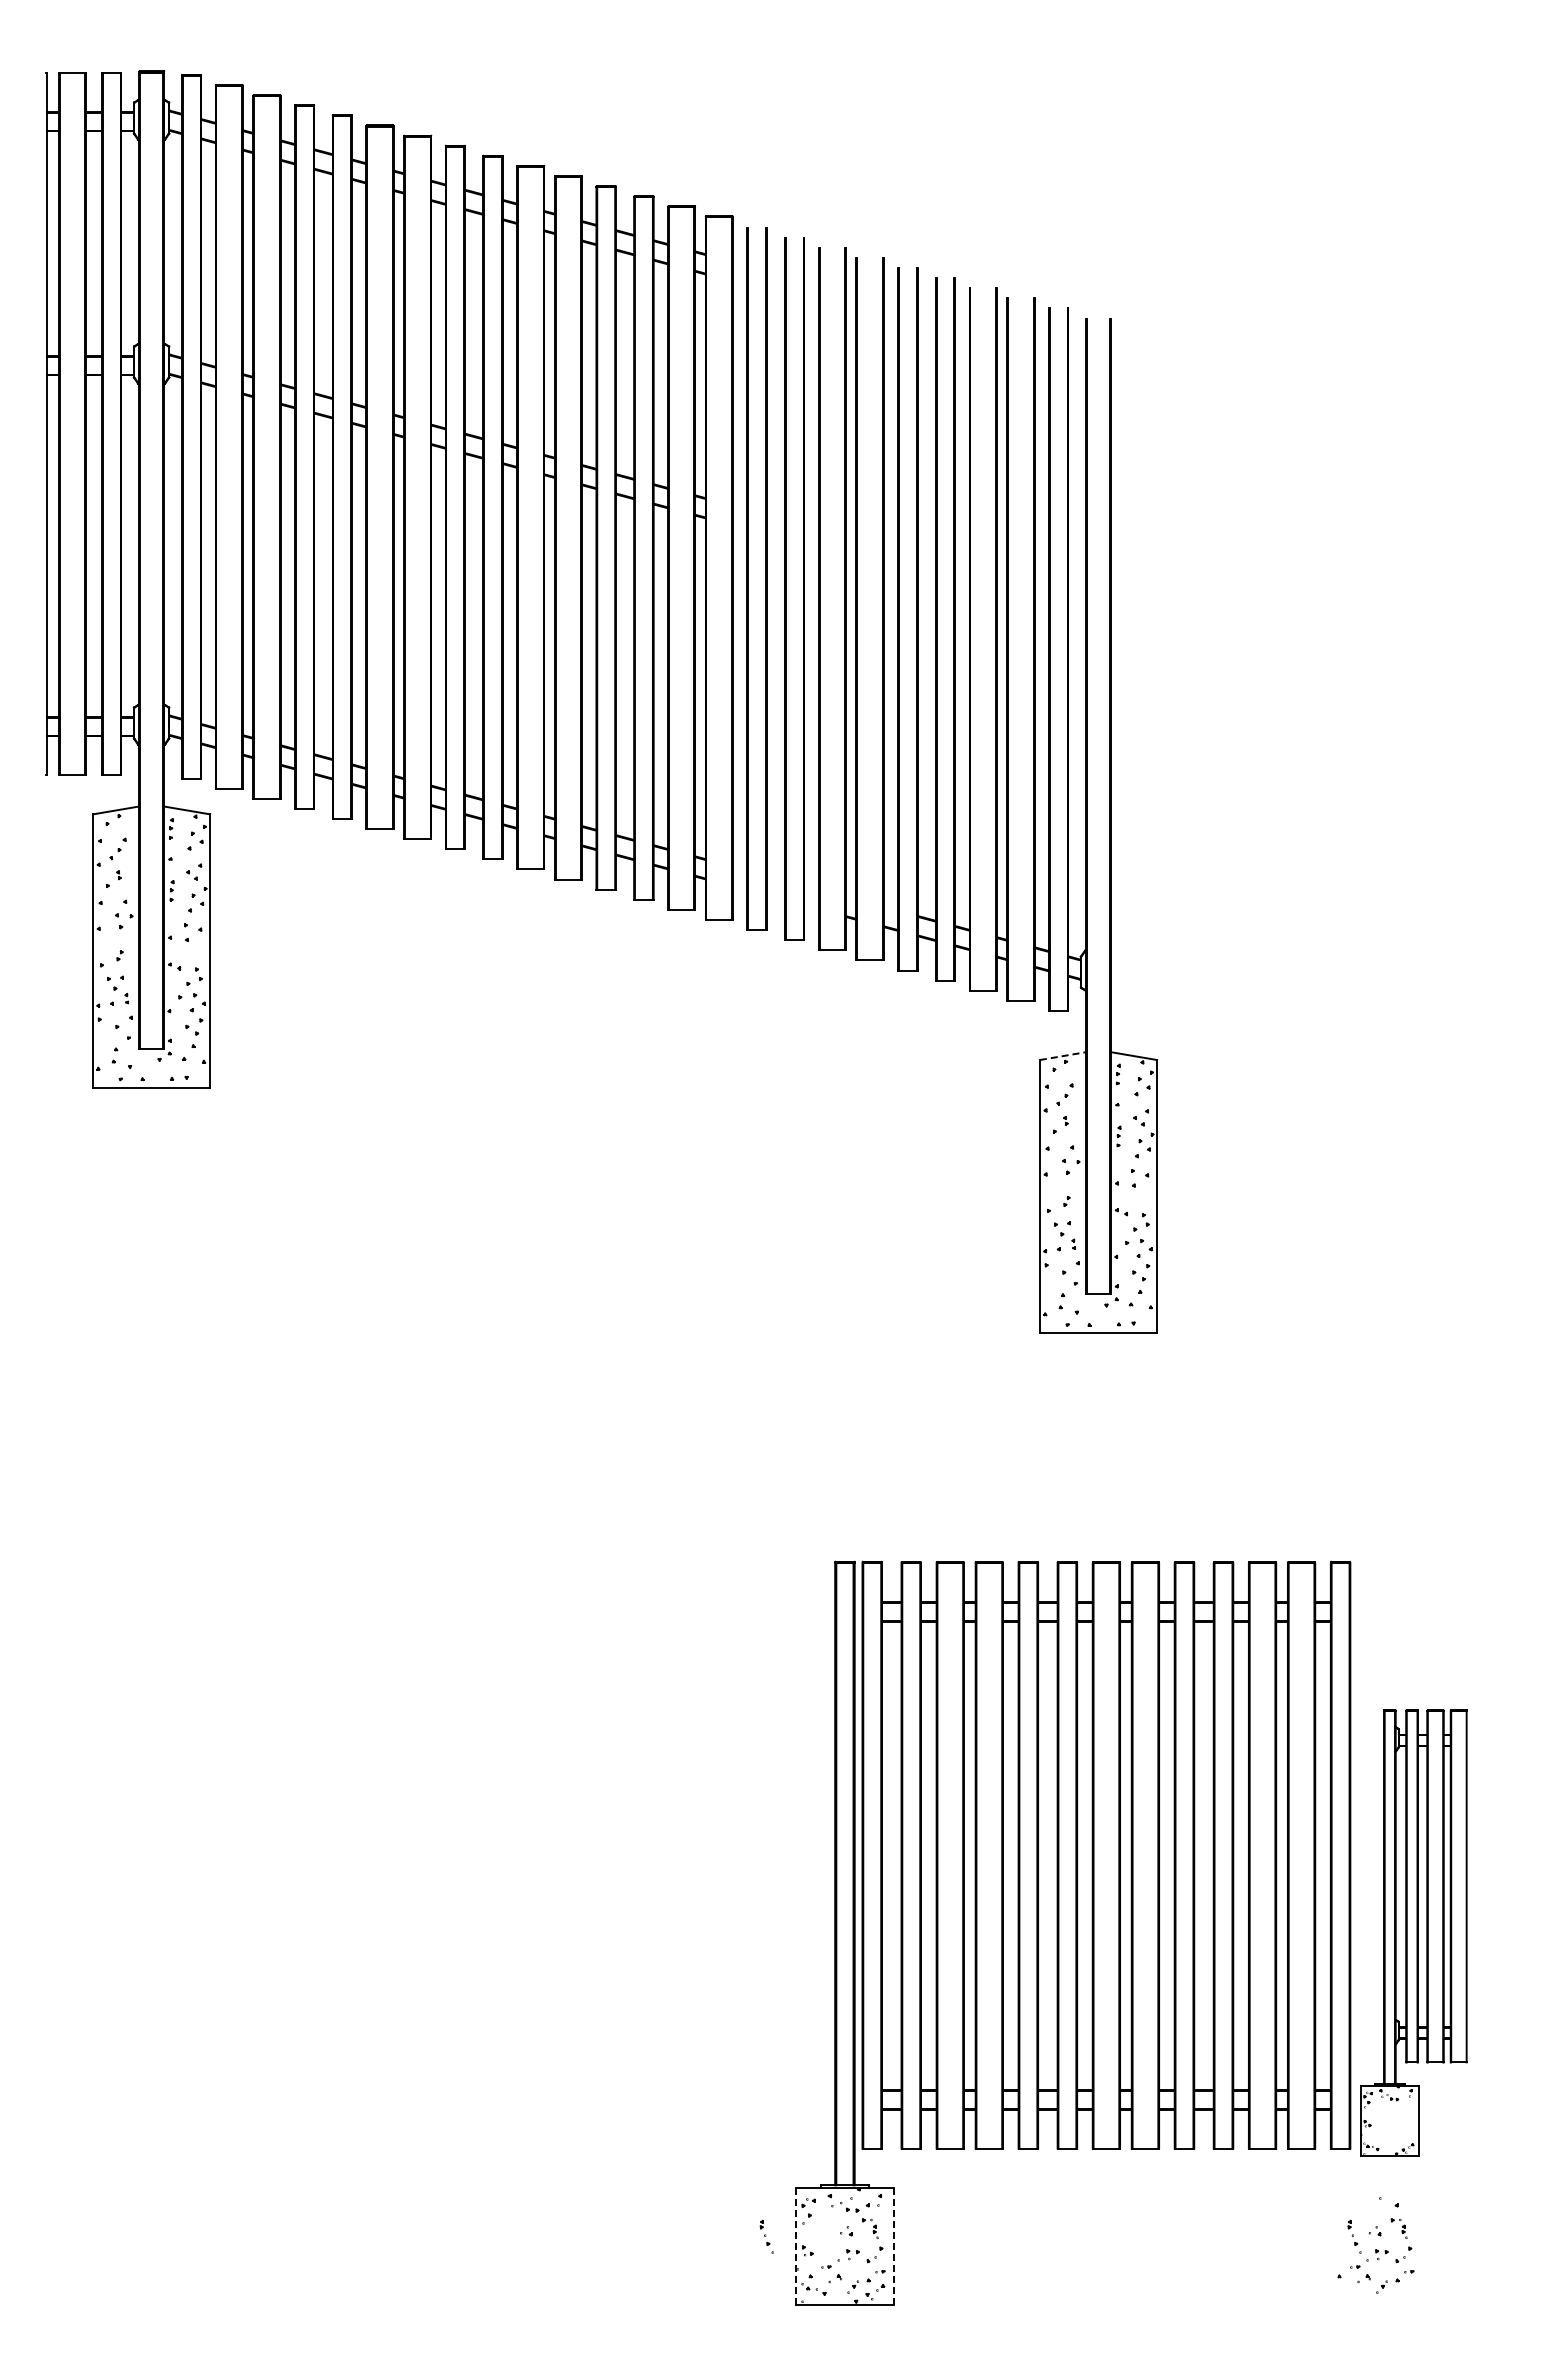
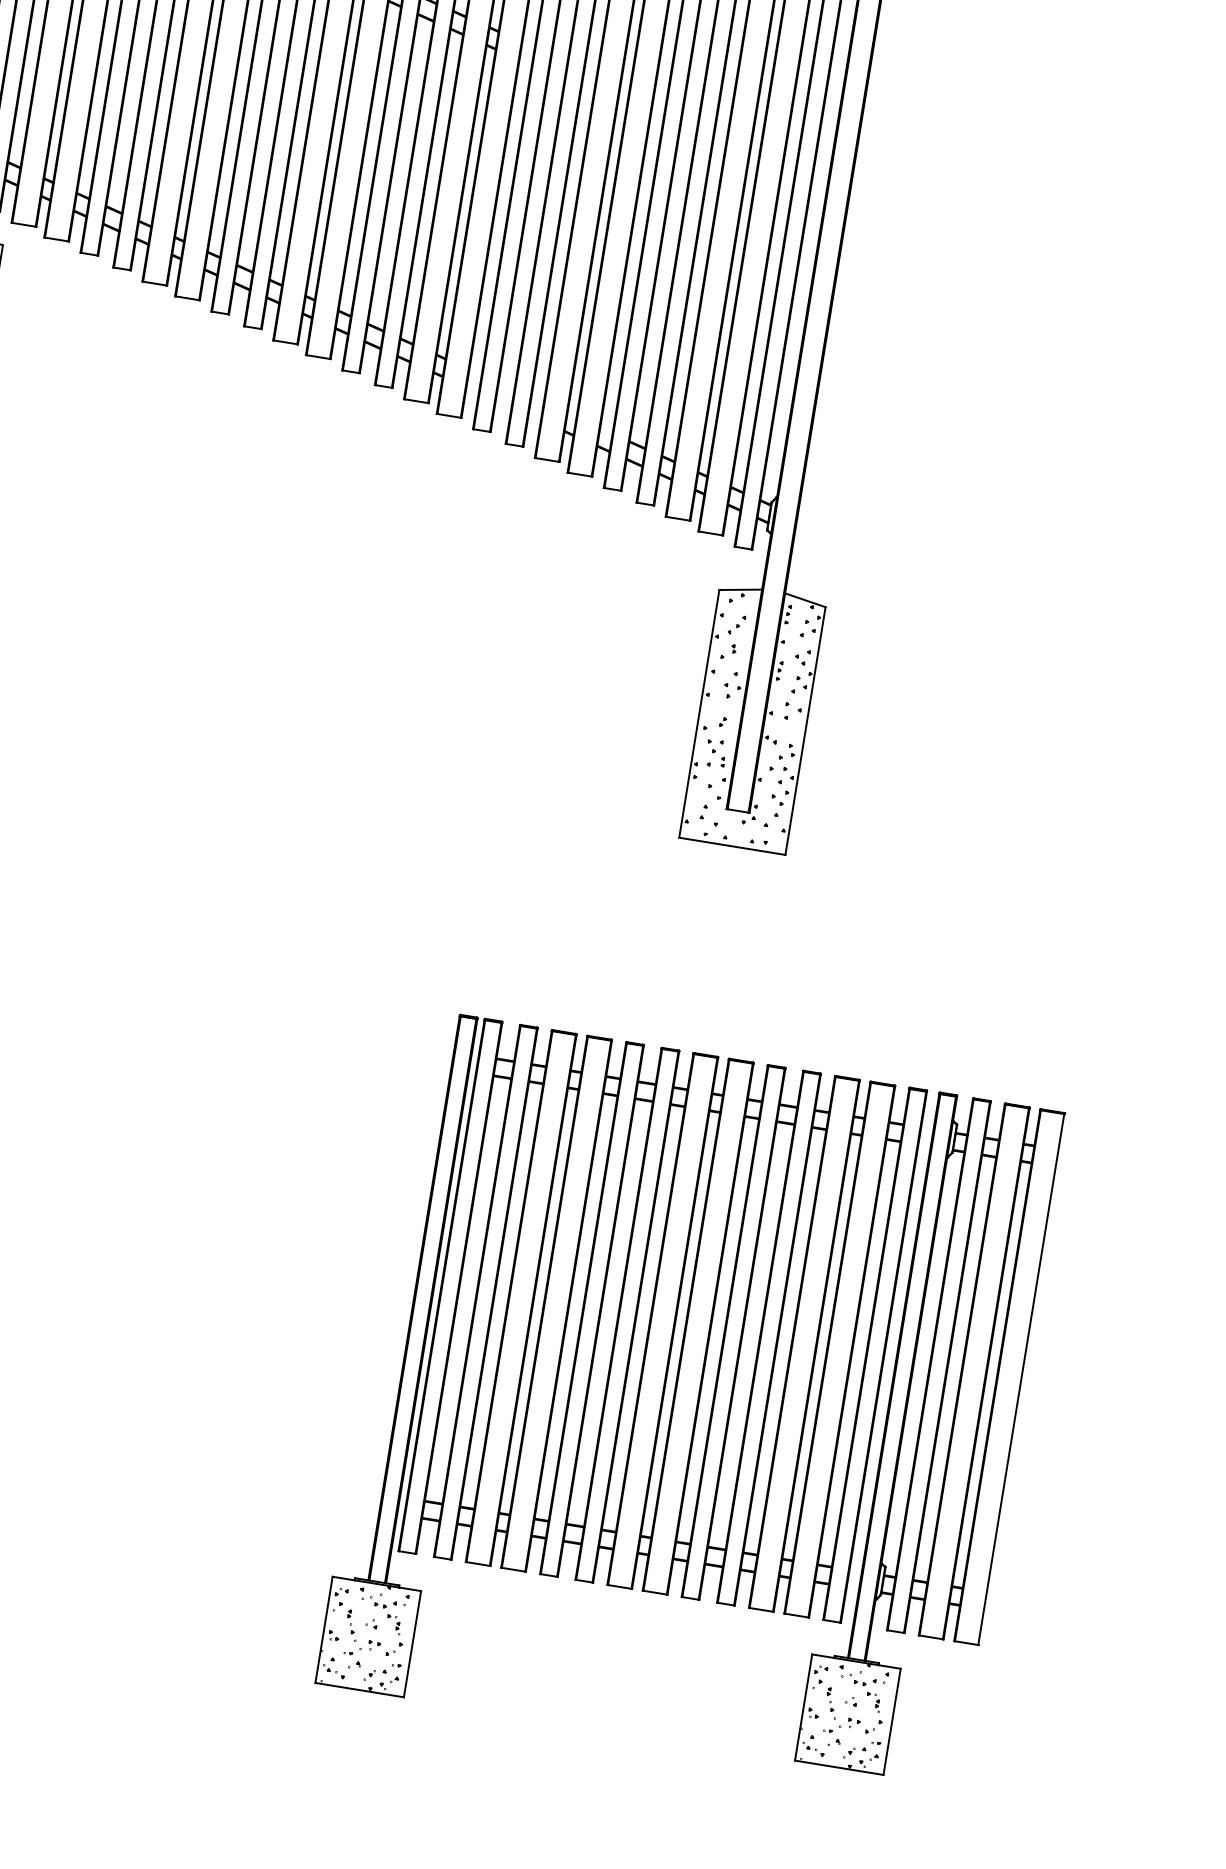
line: (1063, 1056) -> (741, 590), dashed -> solid
part: (1413, 1932) -> (929, 1436), size x1.67
part: (766, 2236) -> (352, 1625), moved
line: (796, 2246) -> (324, 1630), dashed -> solid
line: (893, 2246) -> (412, 1644), dashed -> solid

